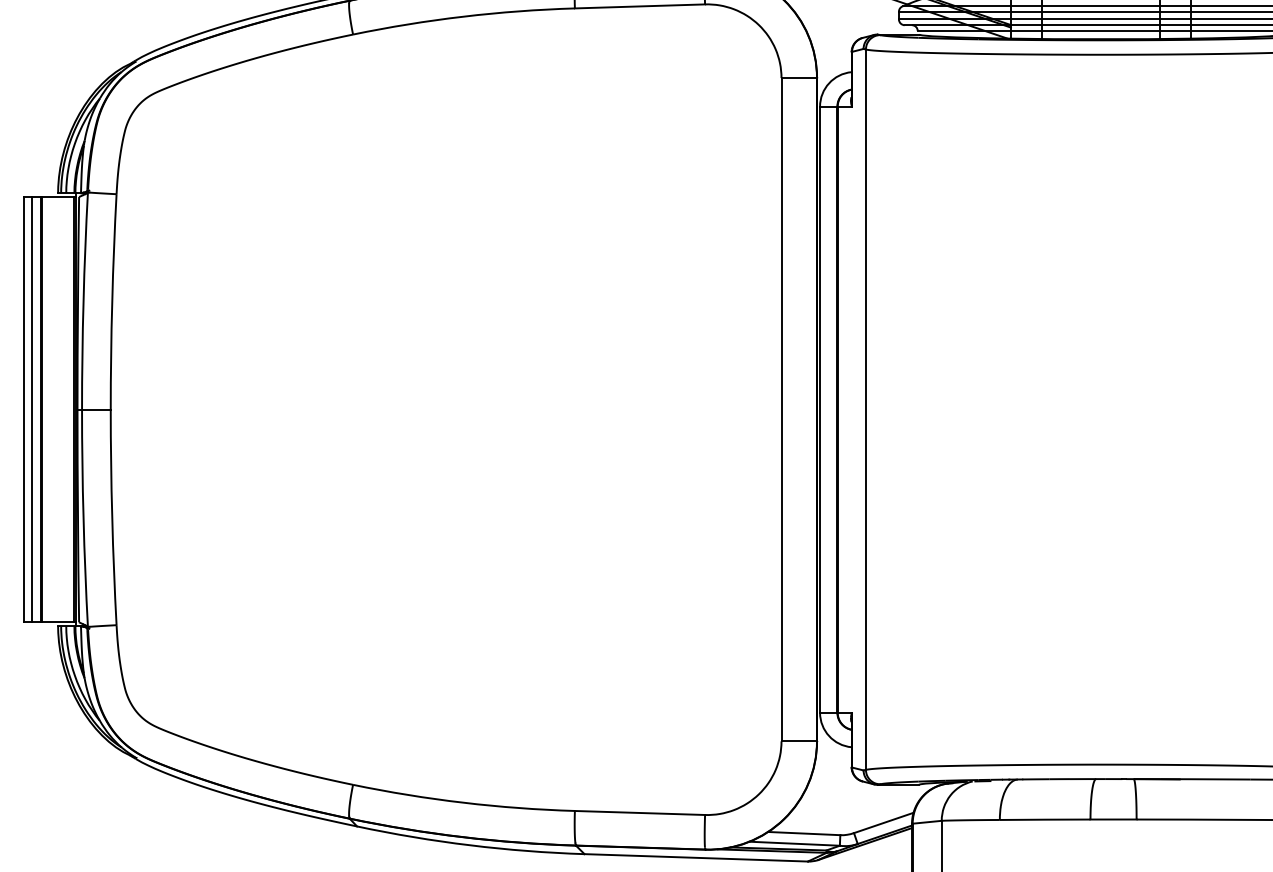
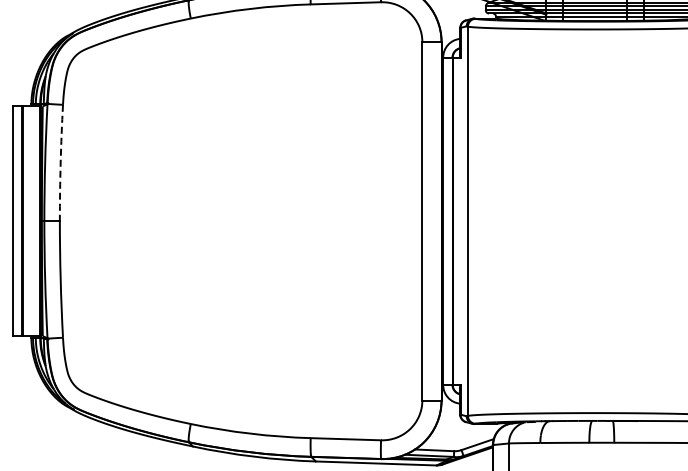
arc: (111, 302) -> (60, 163), solid -> dashed
line: (32, 410) -> (17, 221), removed

